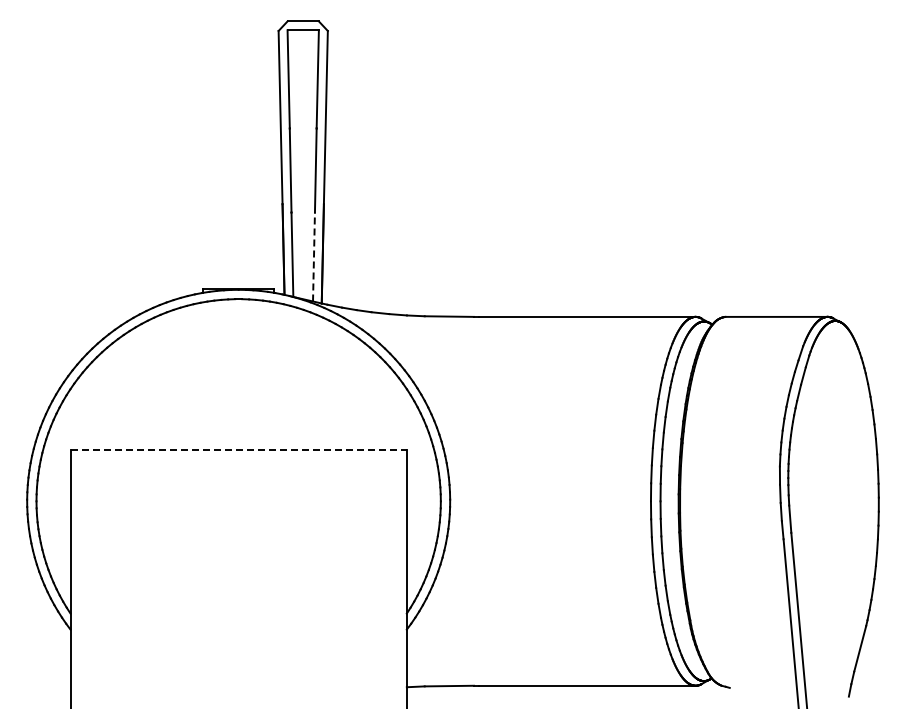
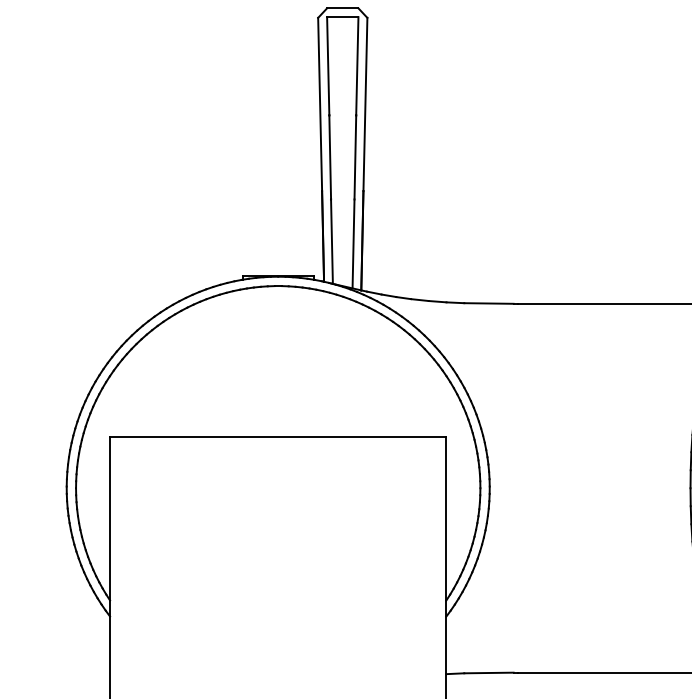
line: (314, 256) -> (354, 243), dashed -> solid
line: (239, 449) -> (279, 436), dashed -> solid

